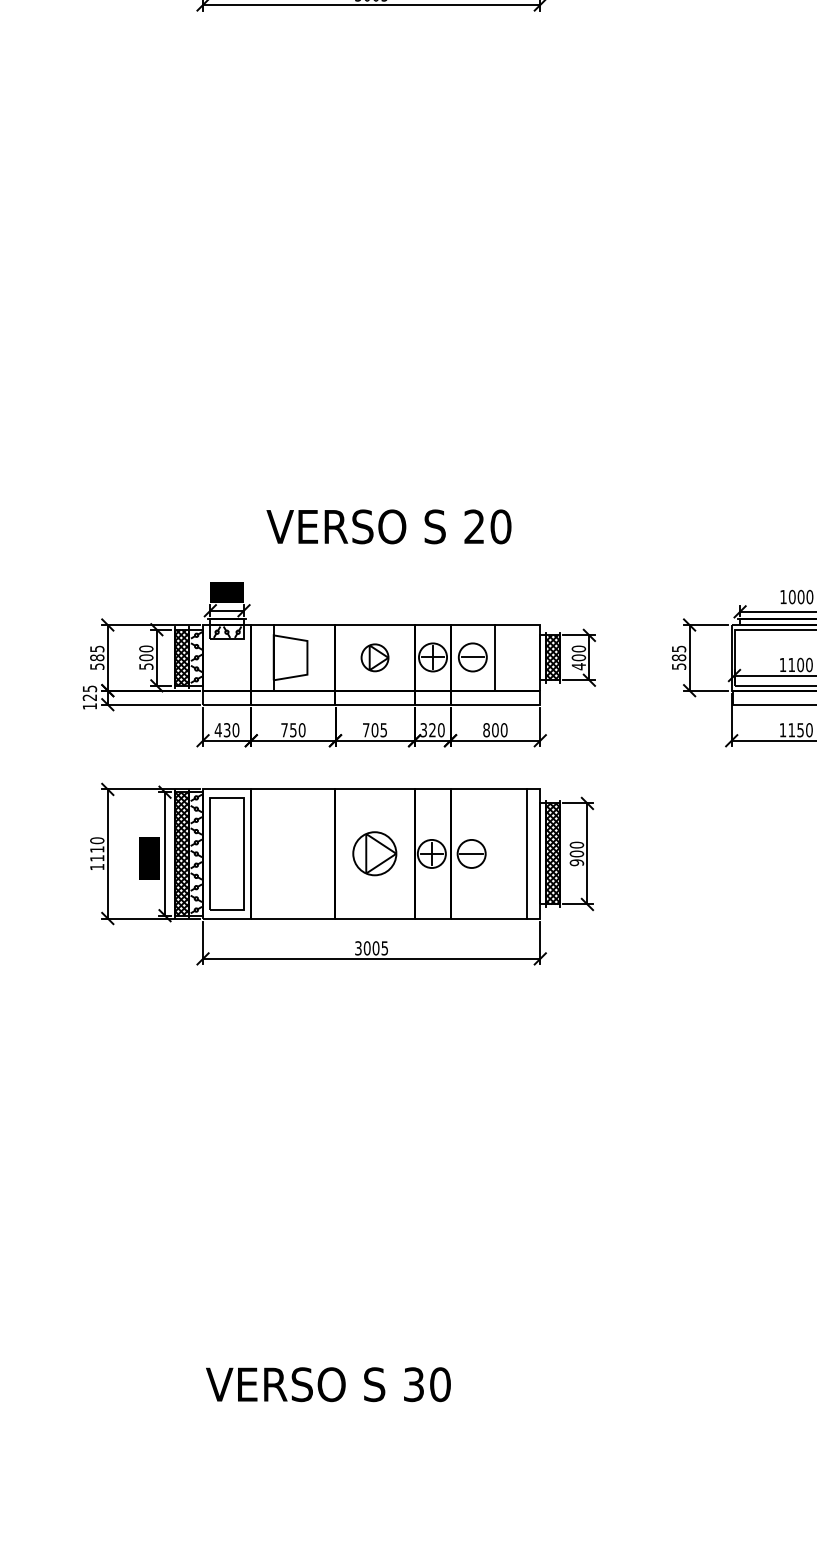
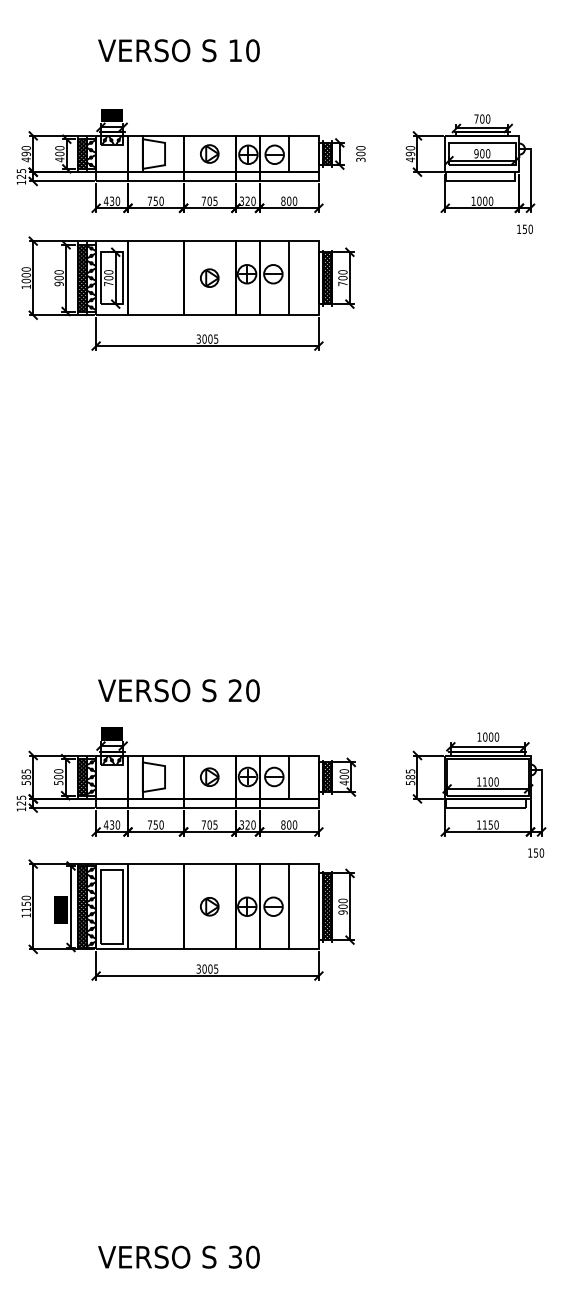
text: (388, 526) -> (178, 690), moved
text: (97, 849) -> (26, 903), 1110 -> 1150
part: (374, 853) -> (209, 906), size x0.62
line: (527, 853) -> (289, 906), moved

